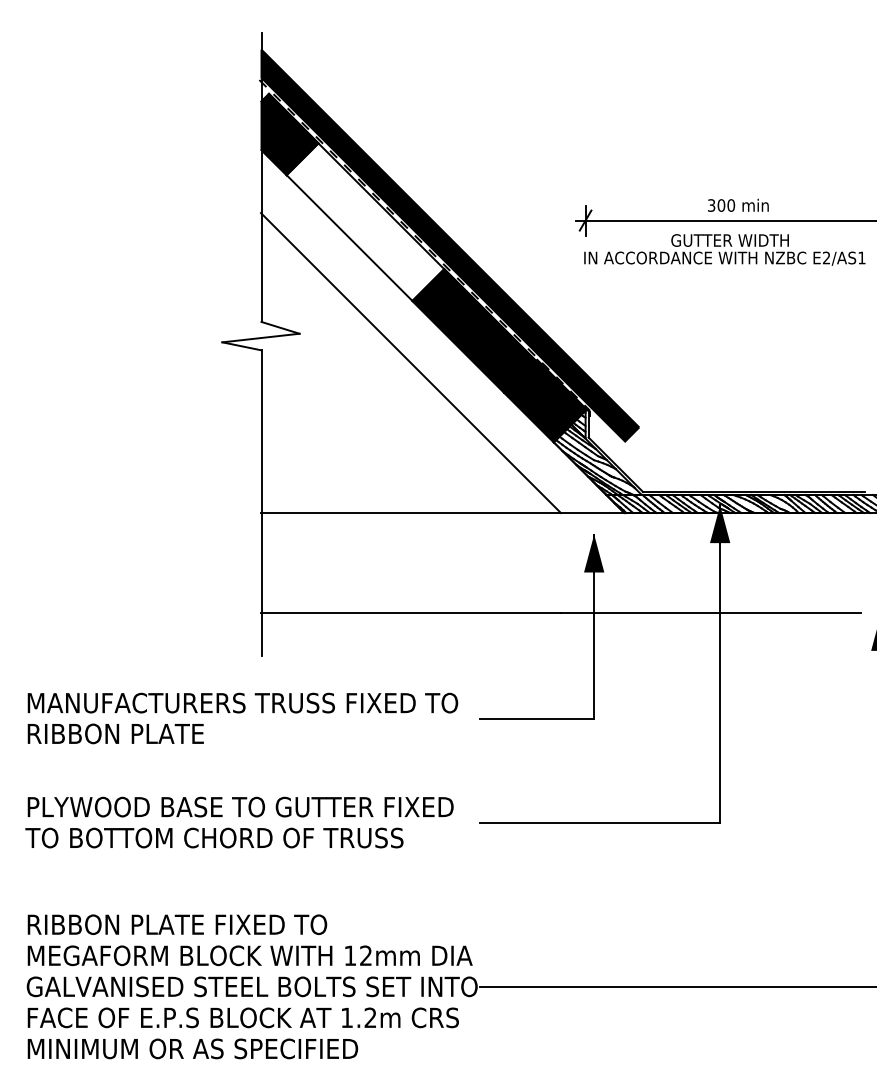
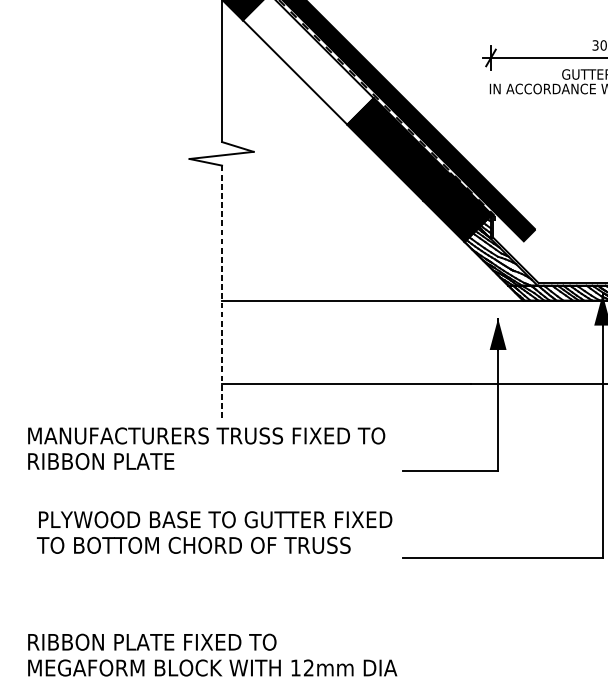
line: (410, 362) -> (345, 175), removed
line: (261, 503) -> (222, 292), solid -> dashed
text: (242, 718) -> (206, 448), moved
text: (239, 822) -> (214, 532), moved

